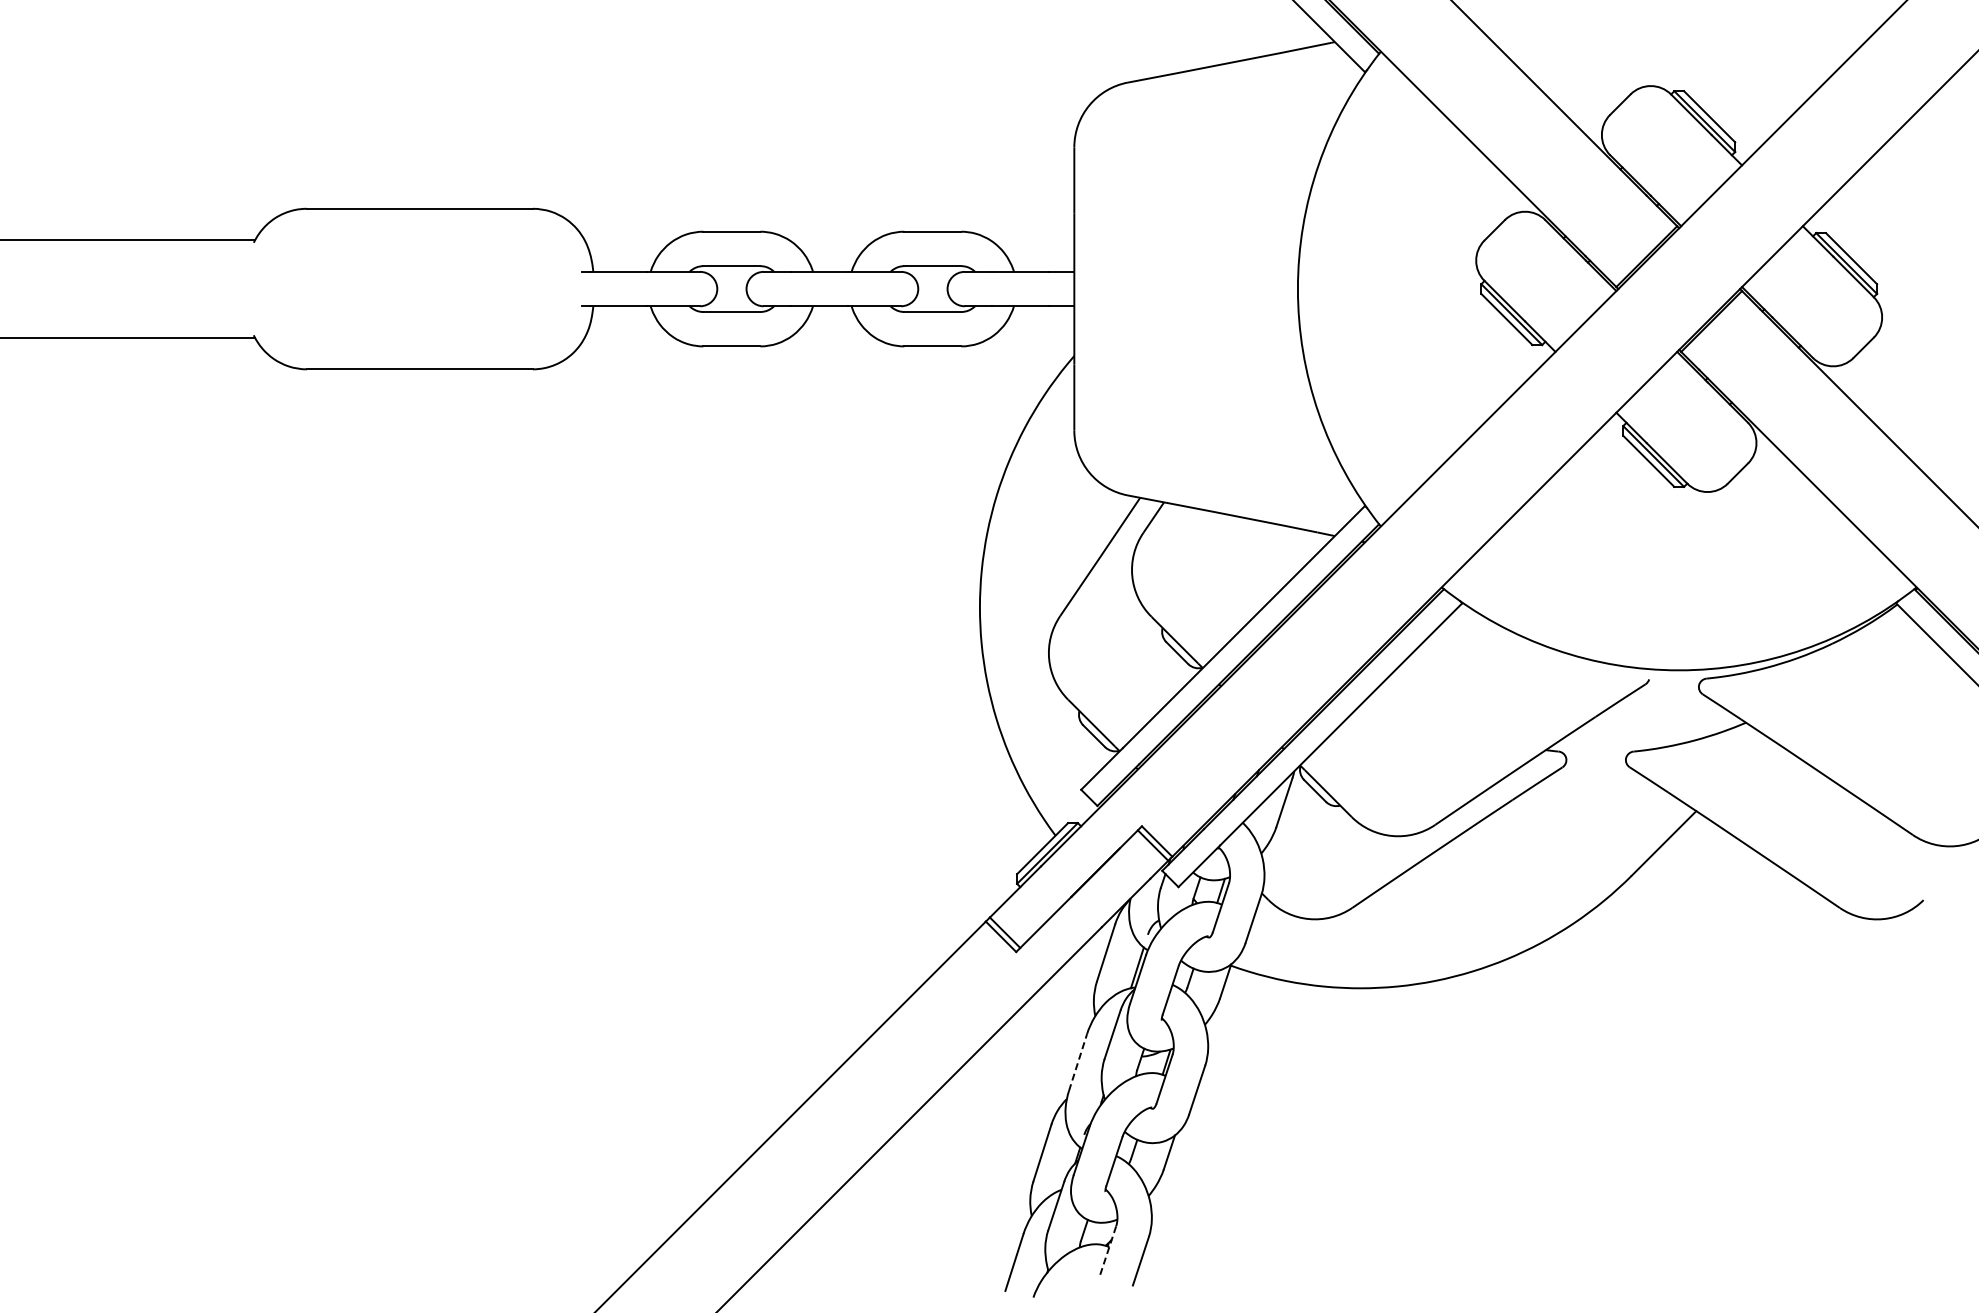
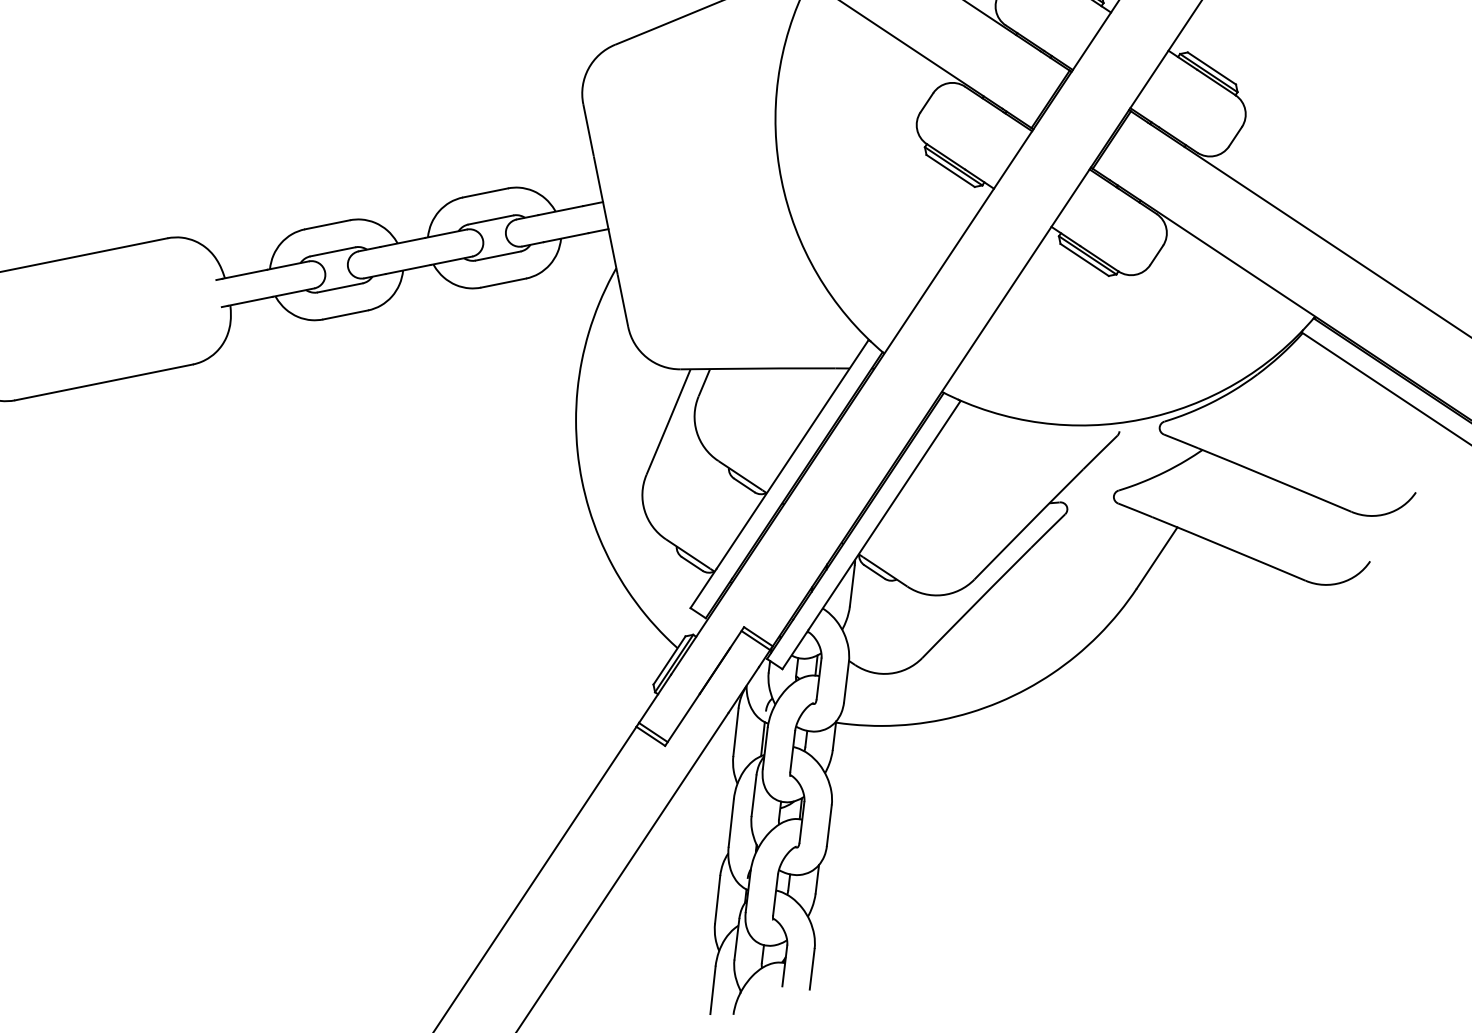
line: (1078, 1062) -> (731, 822), dashed -> solid
line: (1108, 1250) -> (785, 965), dashed -> solid

